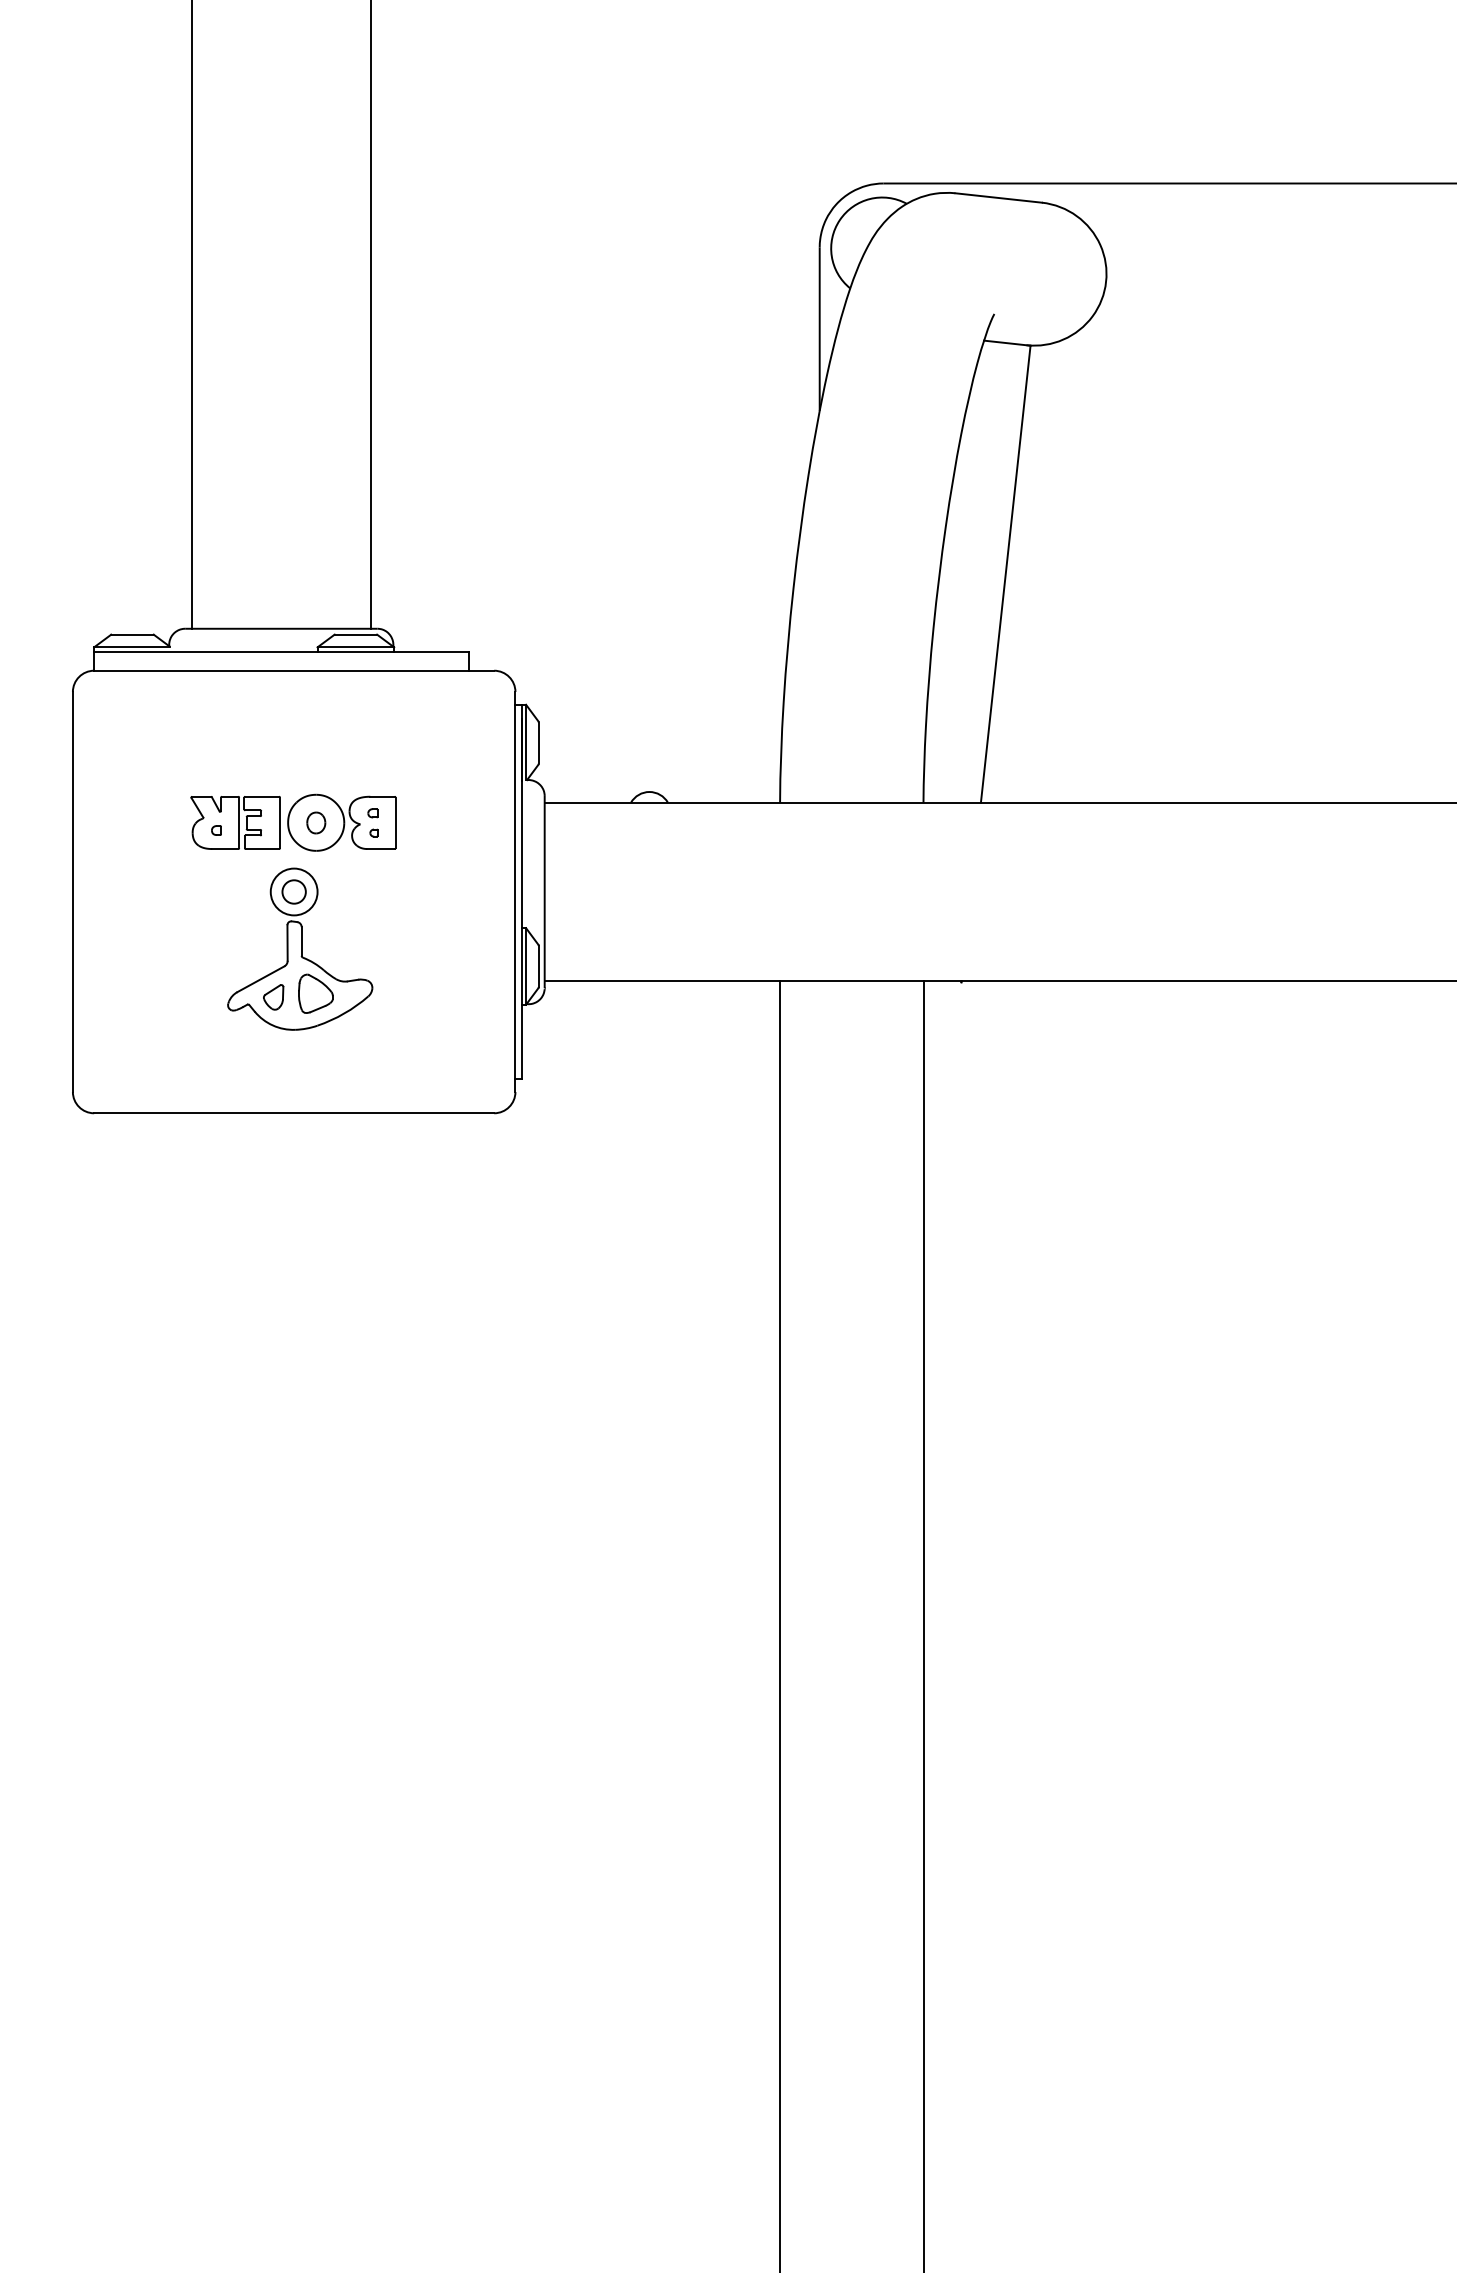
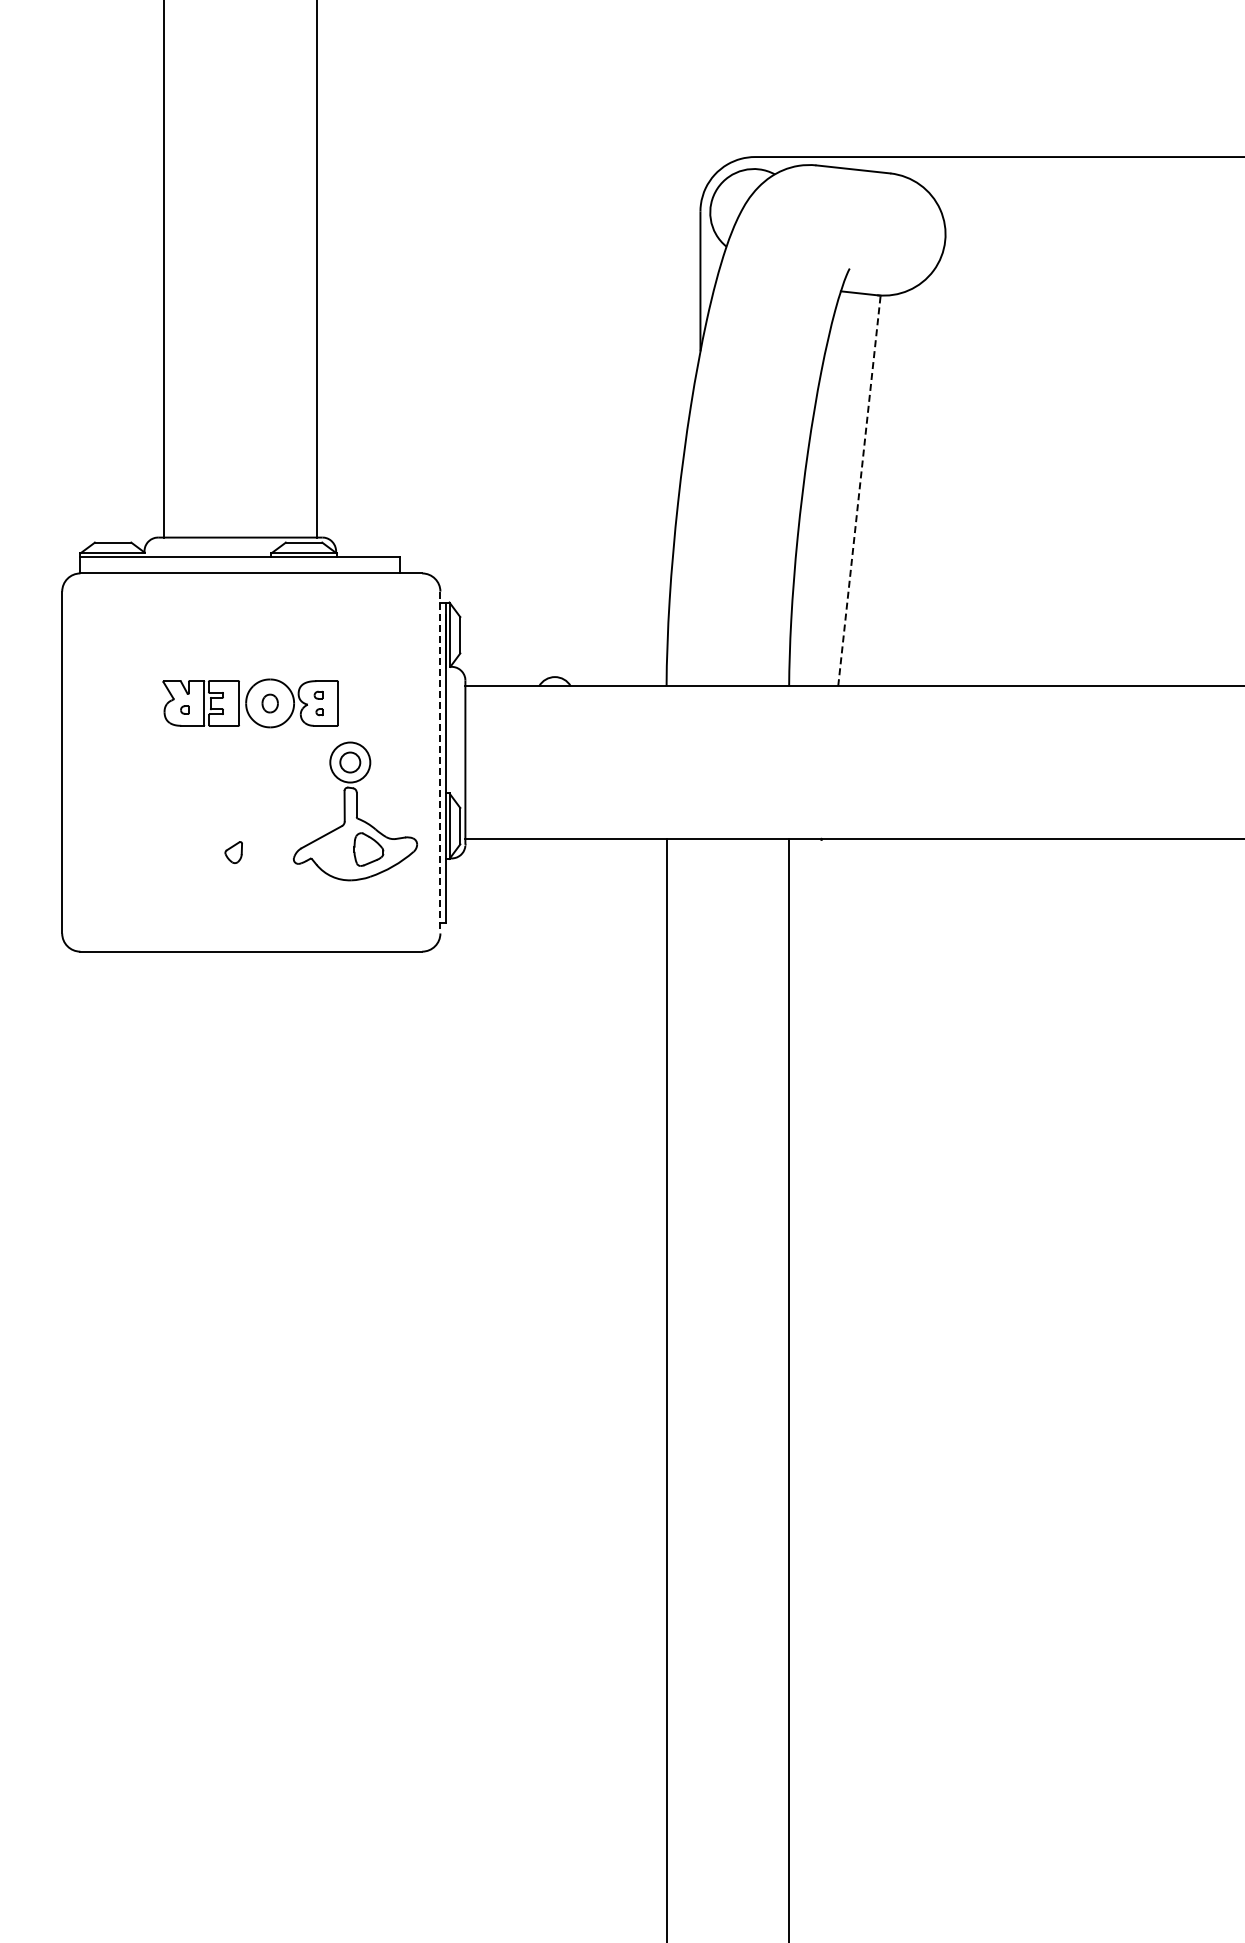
line: (1005, 573) -> (859, 490), solid -> dashed
line: (515, 891) -> (440, 762), solid -> dashed
part: (300, 949) -> (355, 811), moved

